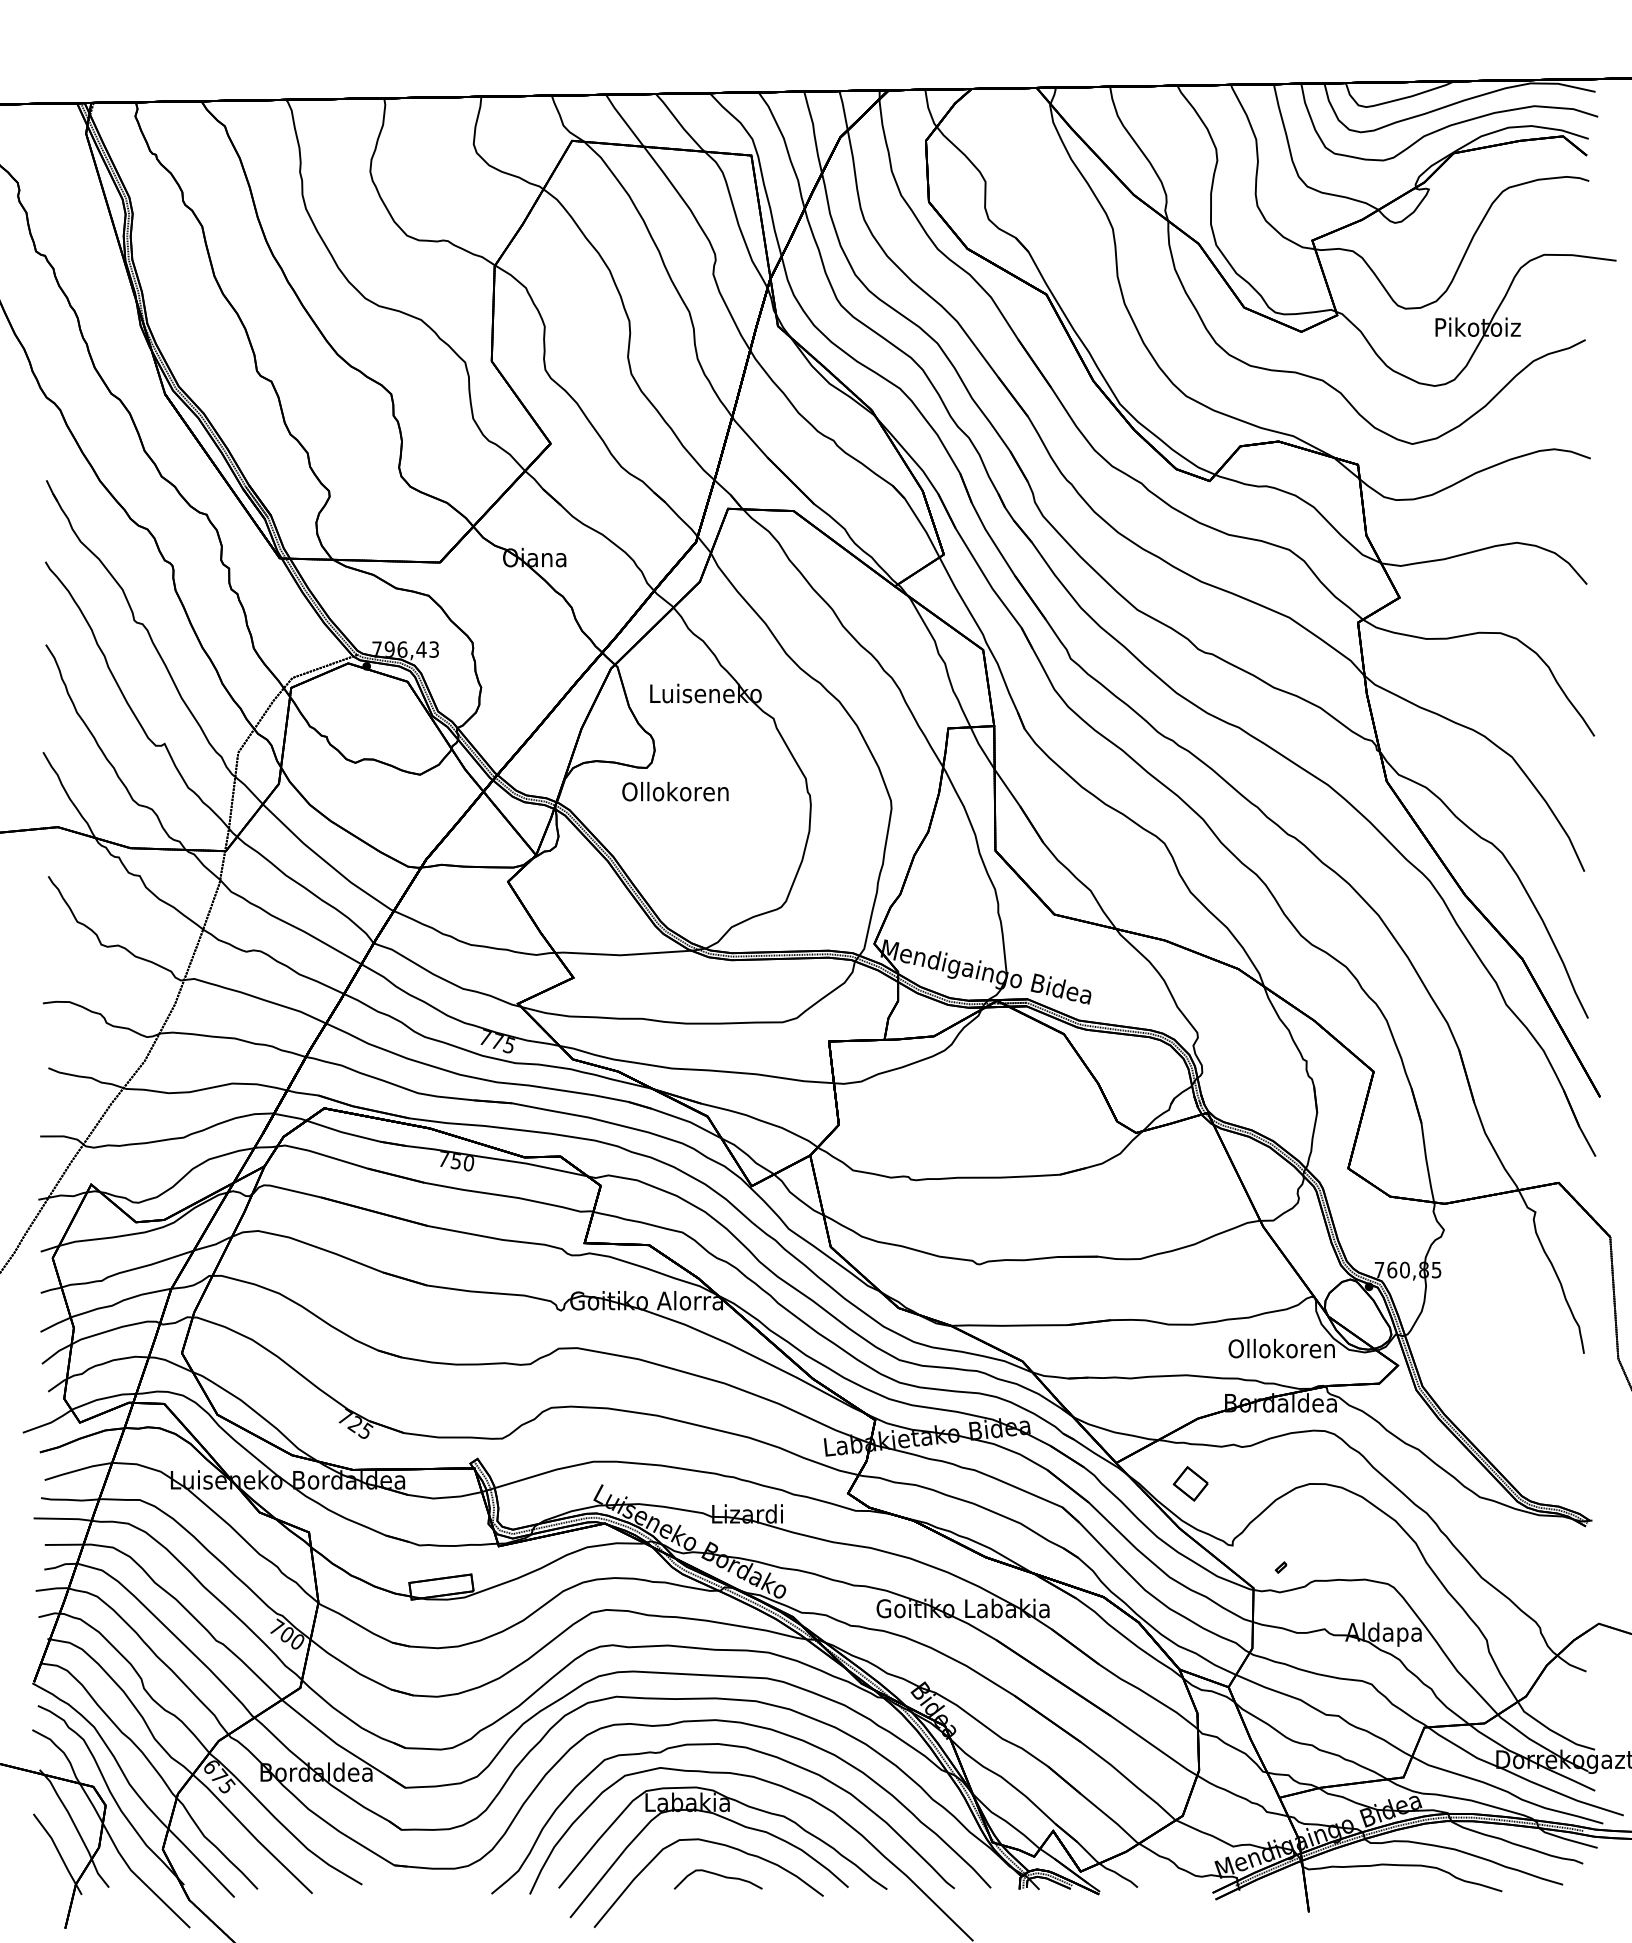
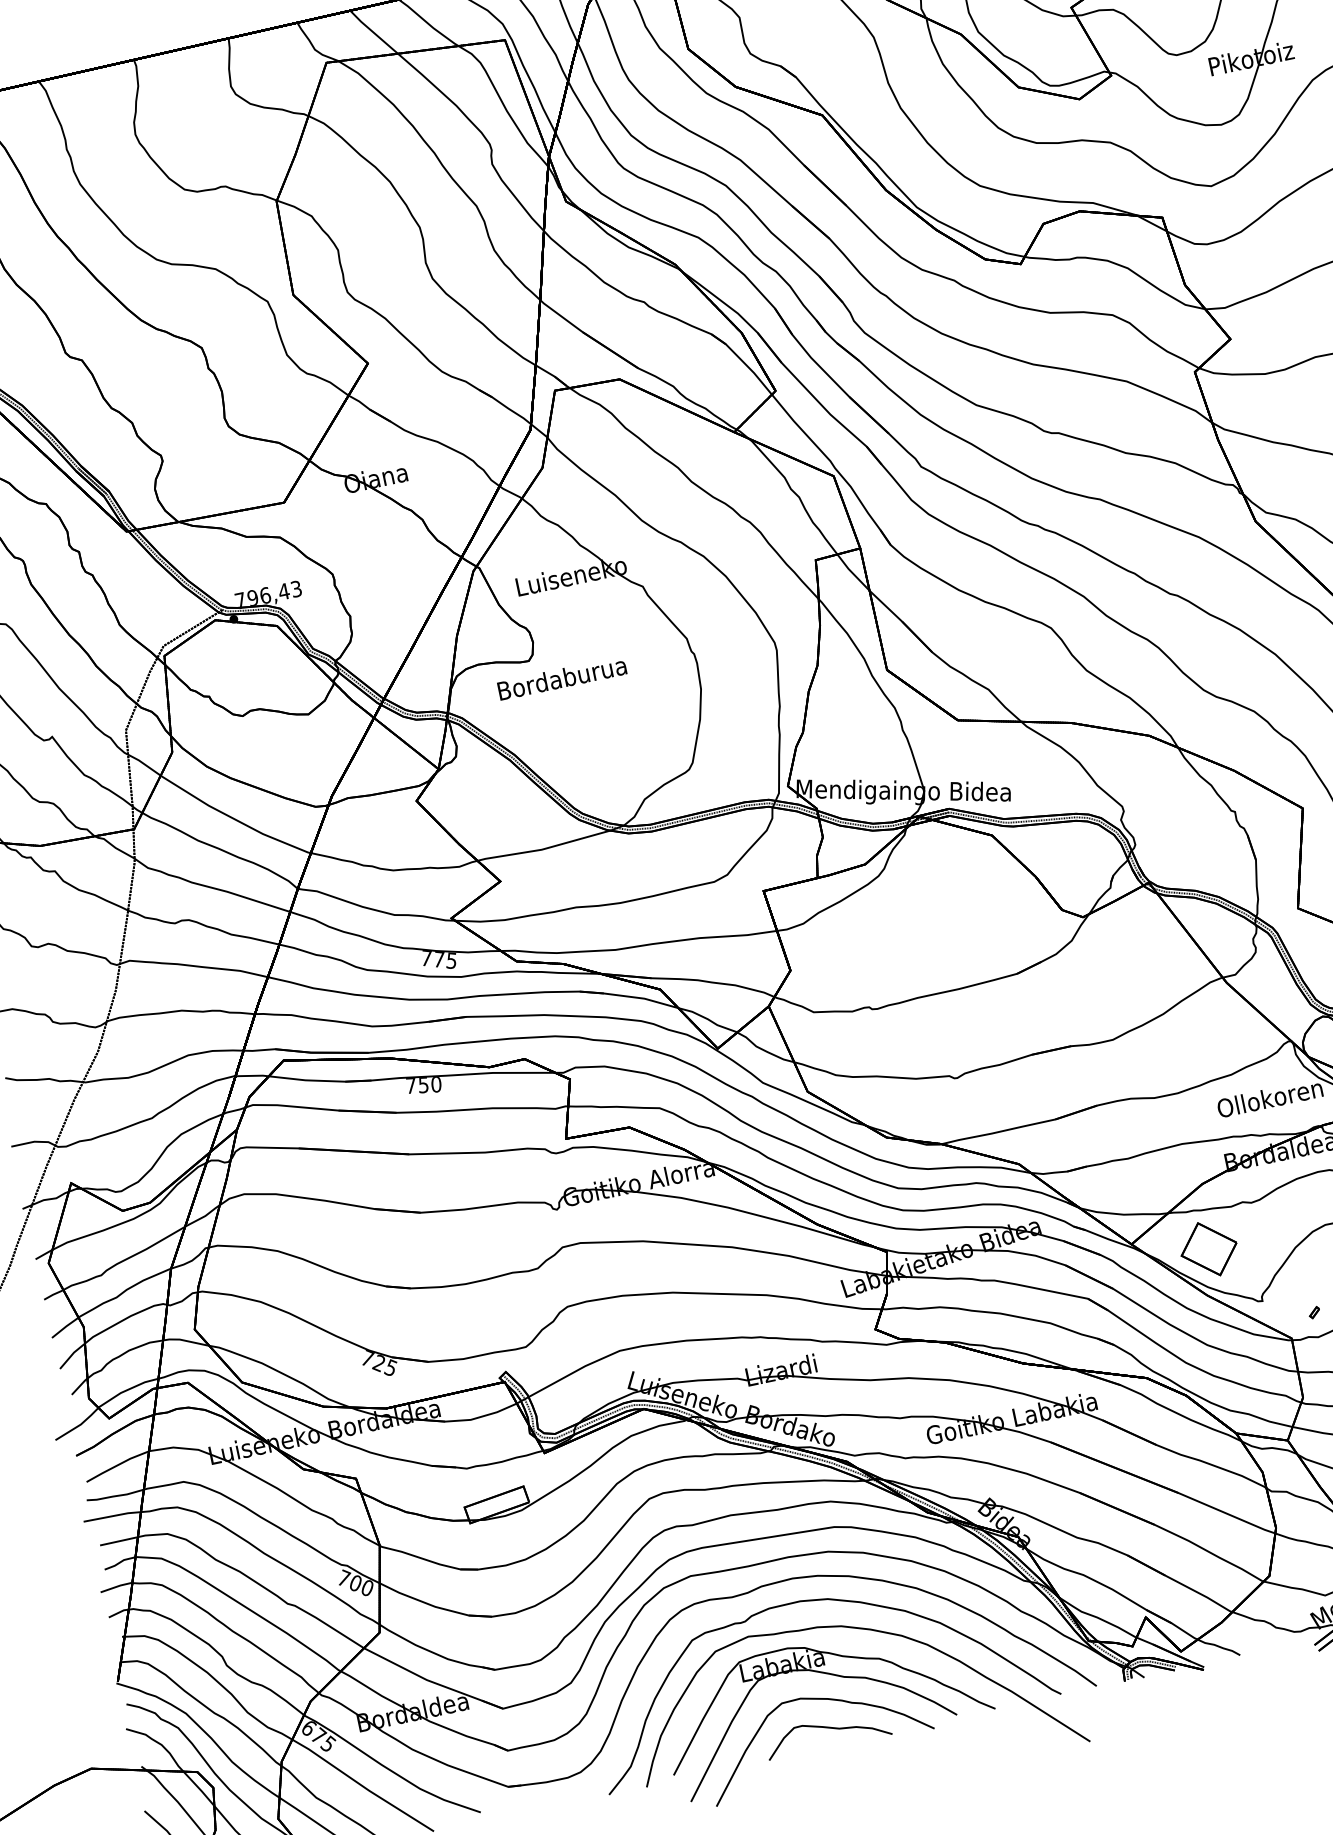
text: (675, 791) -> (561, 678), Ollokoren -> Bordaburua
part: (1190, 1483) -> (1208, 1249), size x1.67
part: (718, 1879) -> (828, 1733), size x1.43

